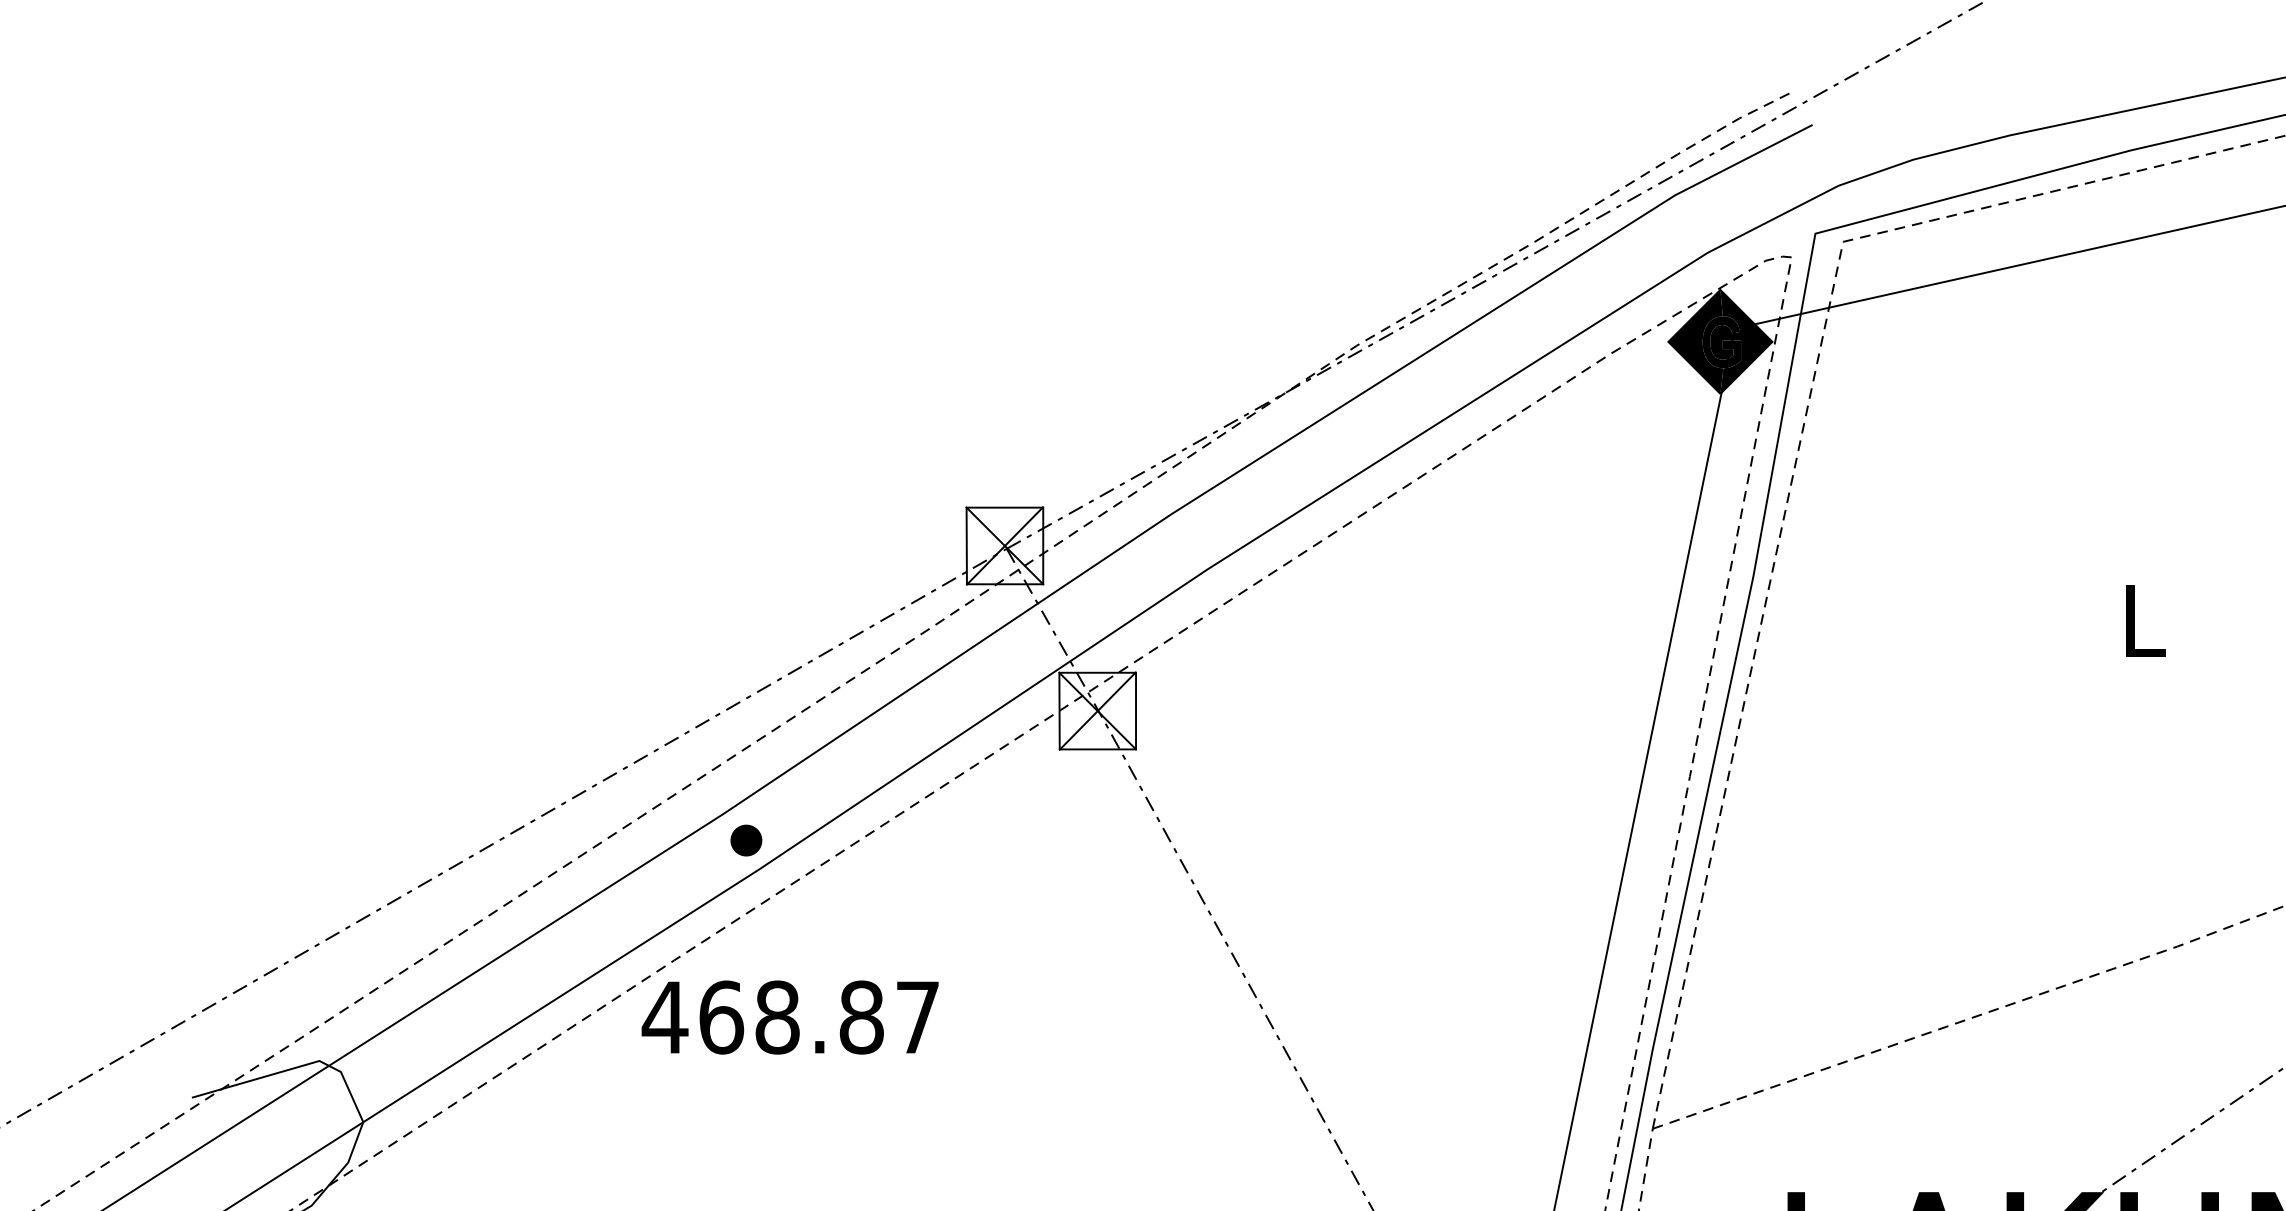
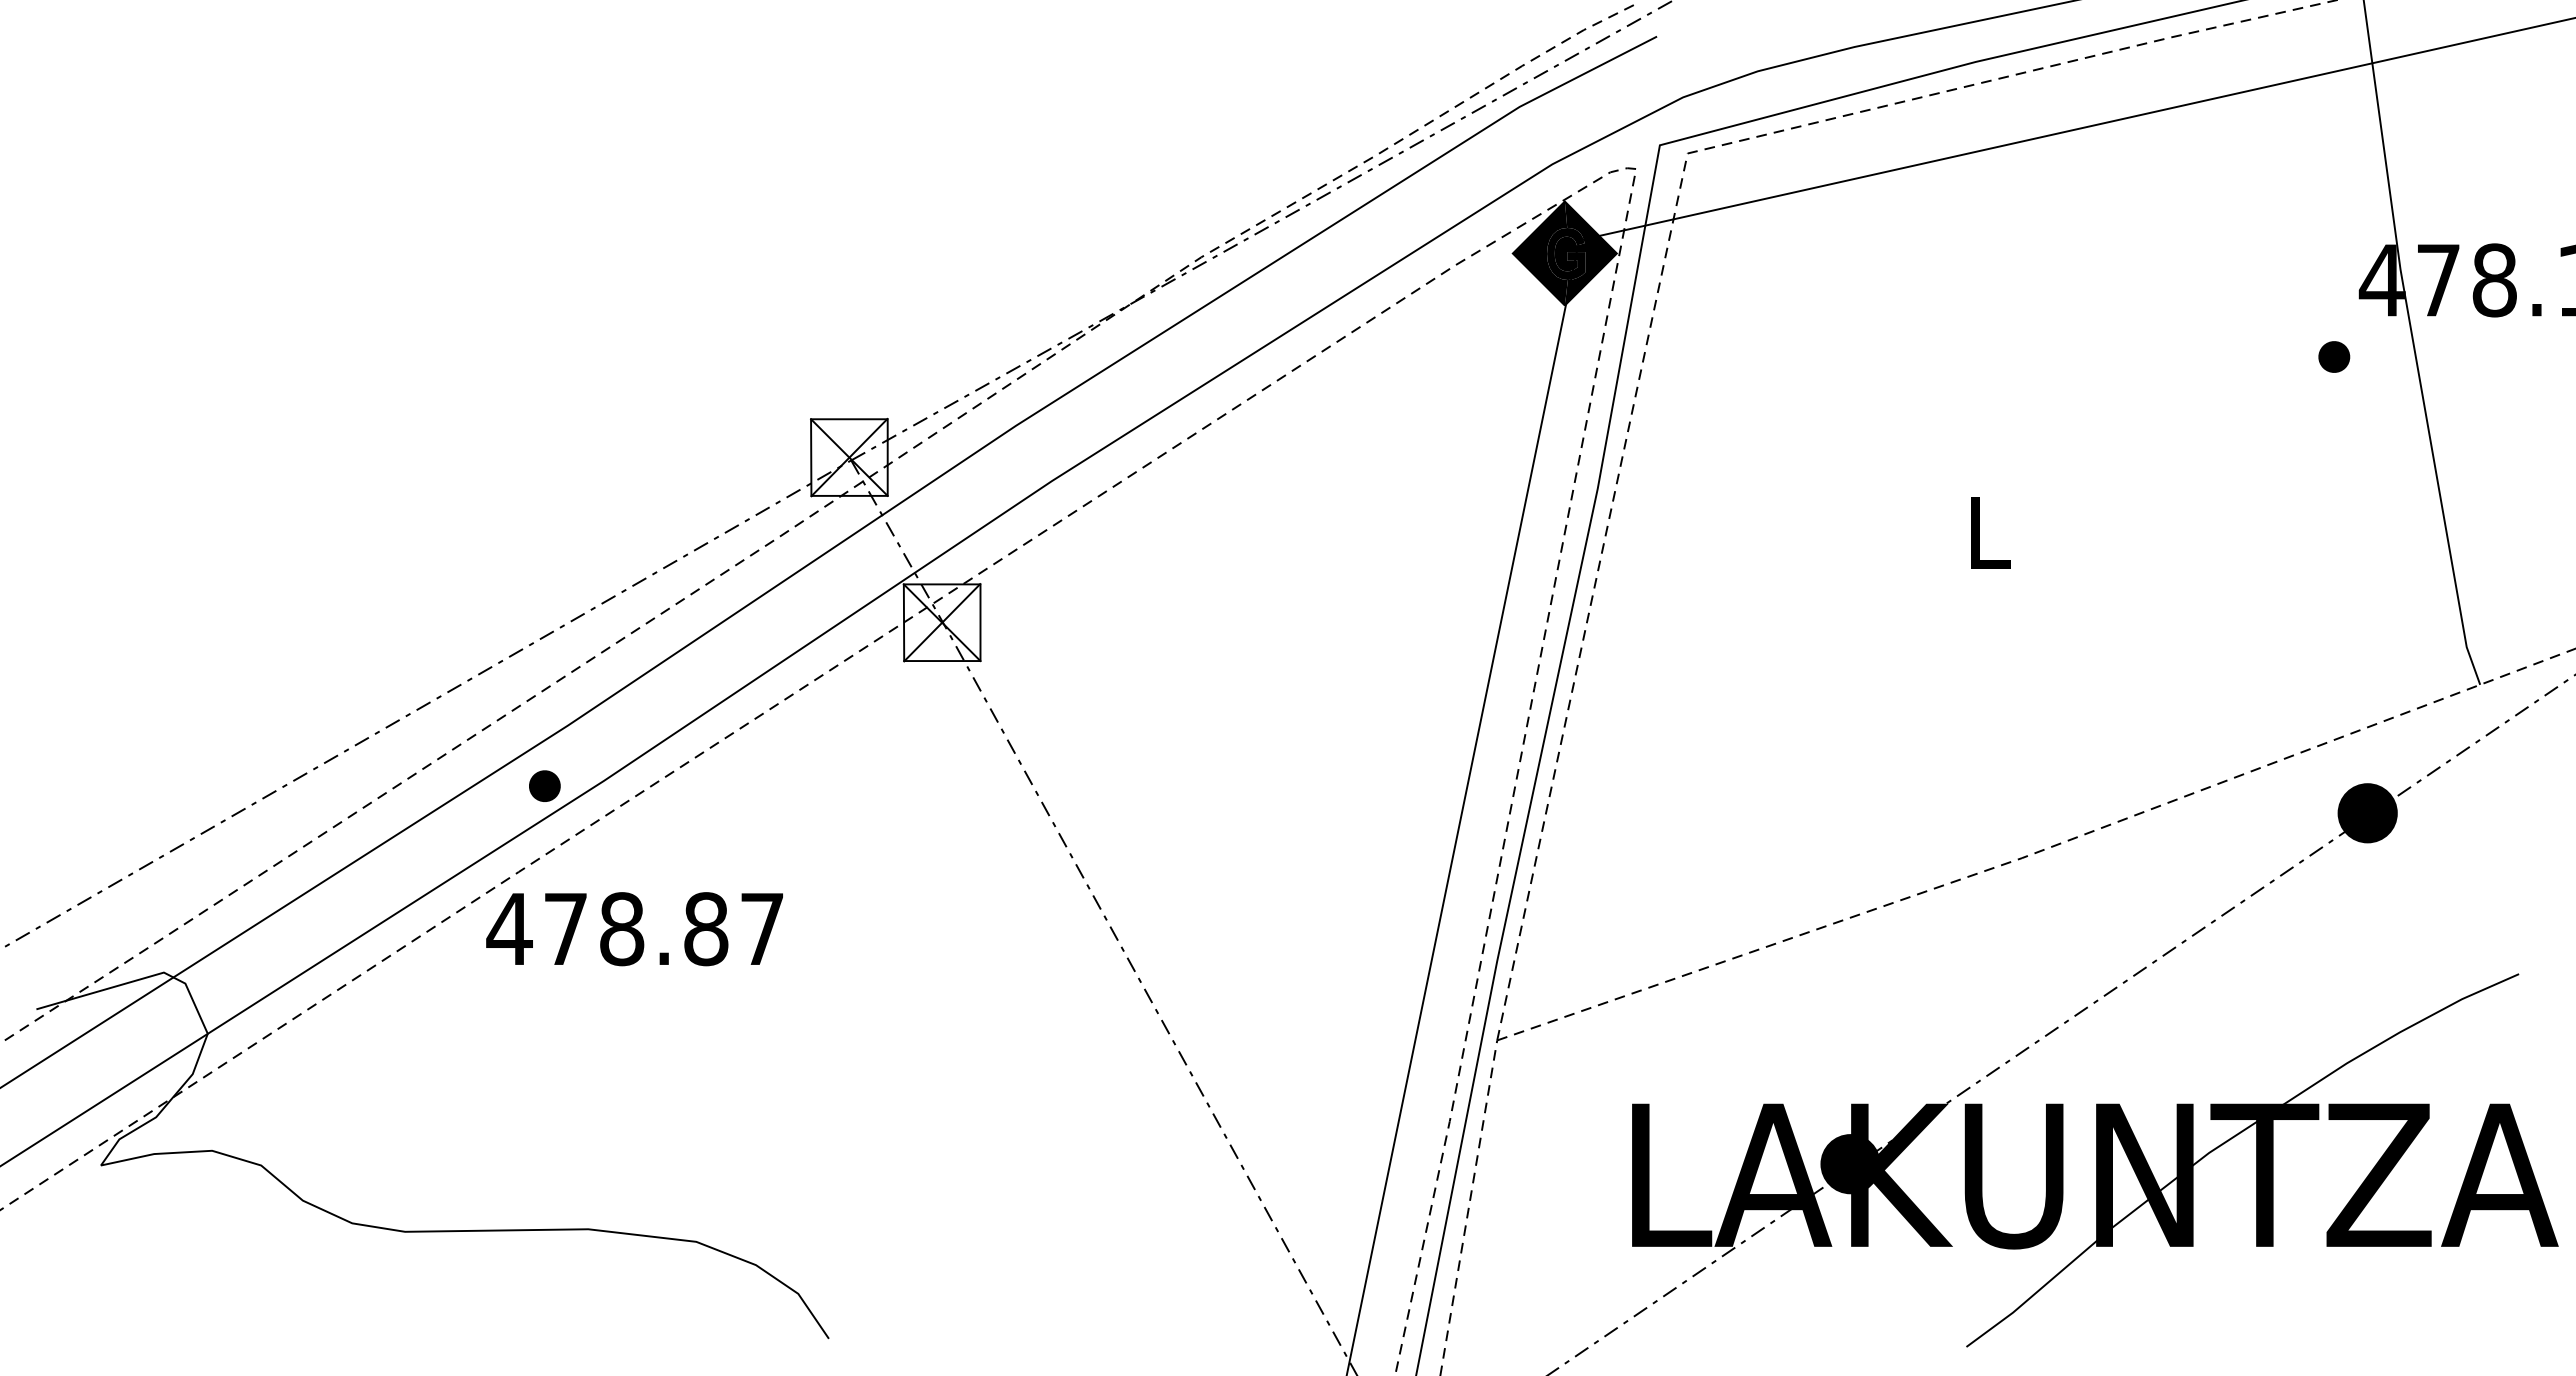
part: (746, 839) -> (544, 785), moved
text: (722, 1017) -> (566, 929), 468.87 -> 478.87

